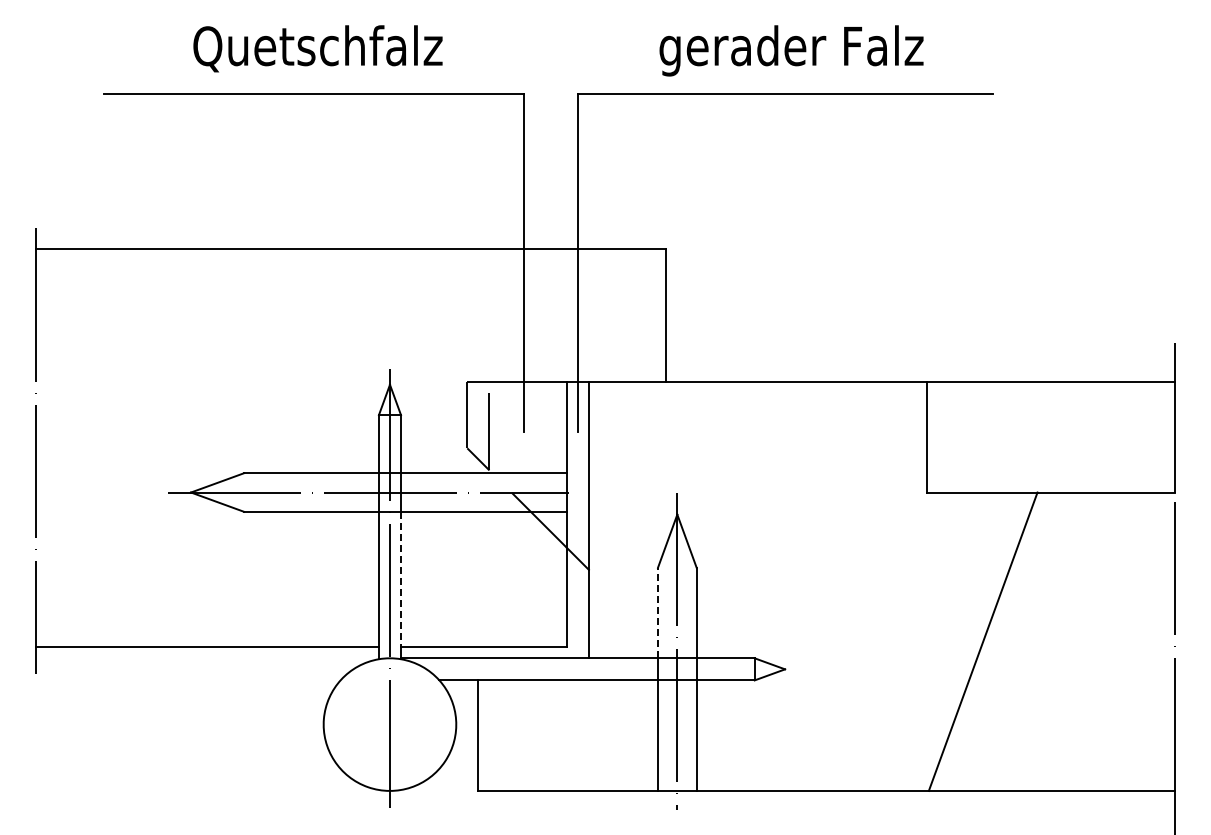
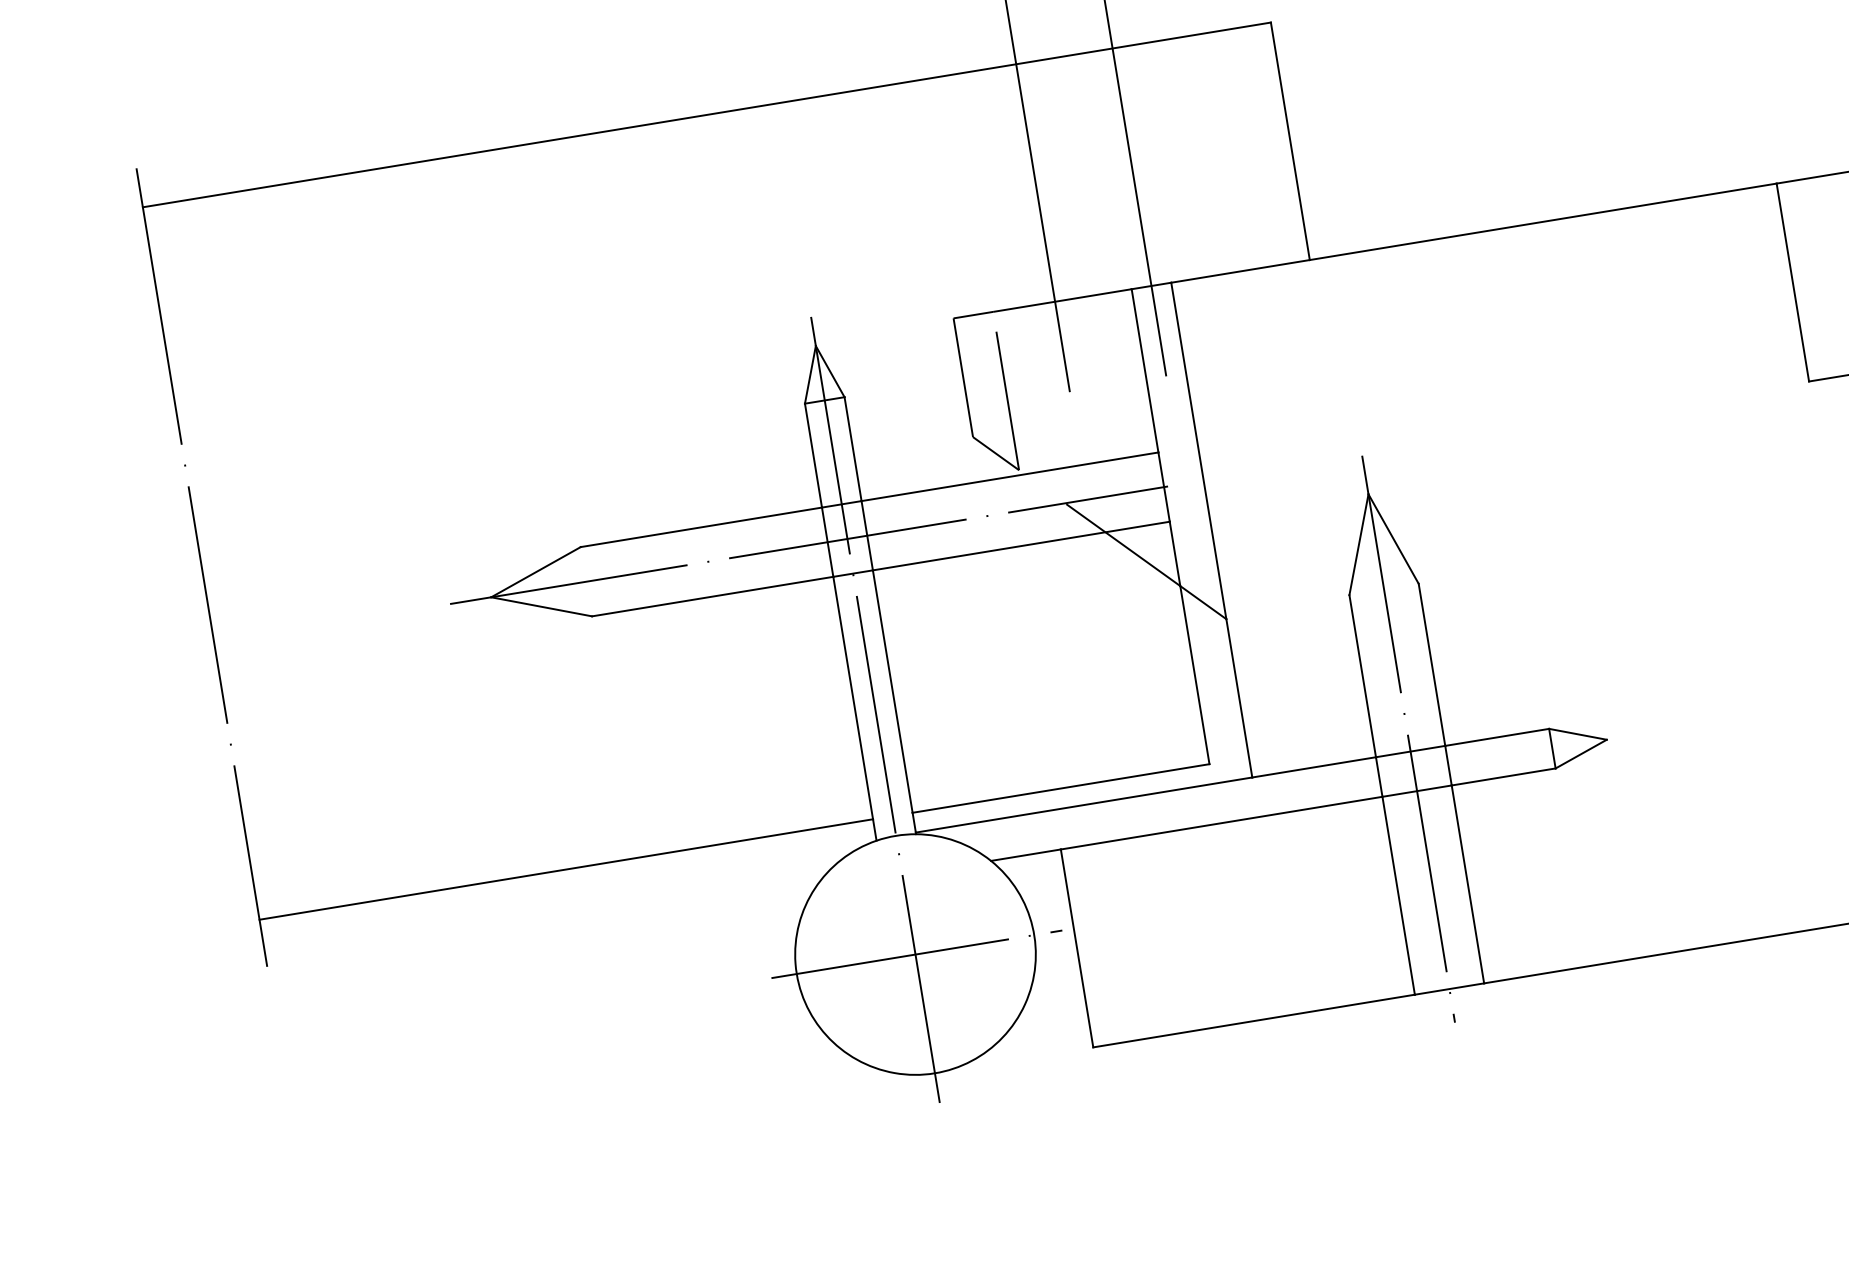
line: (401, 579) -> (893, 691), dashed -> solid
line: (658, 612) -> (1363, 675), dashed -> solid
line: (390, 724) -> (916, 954), added

